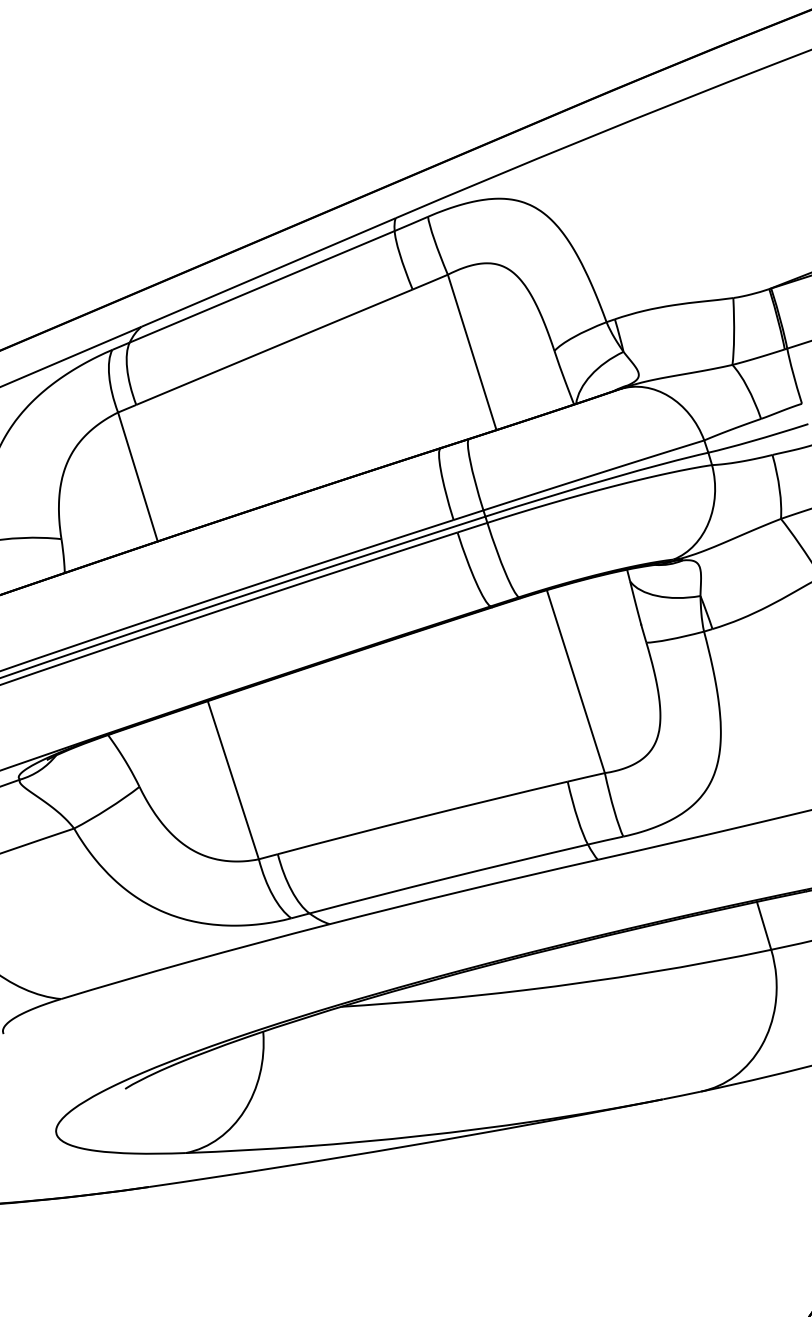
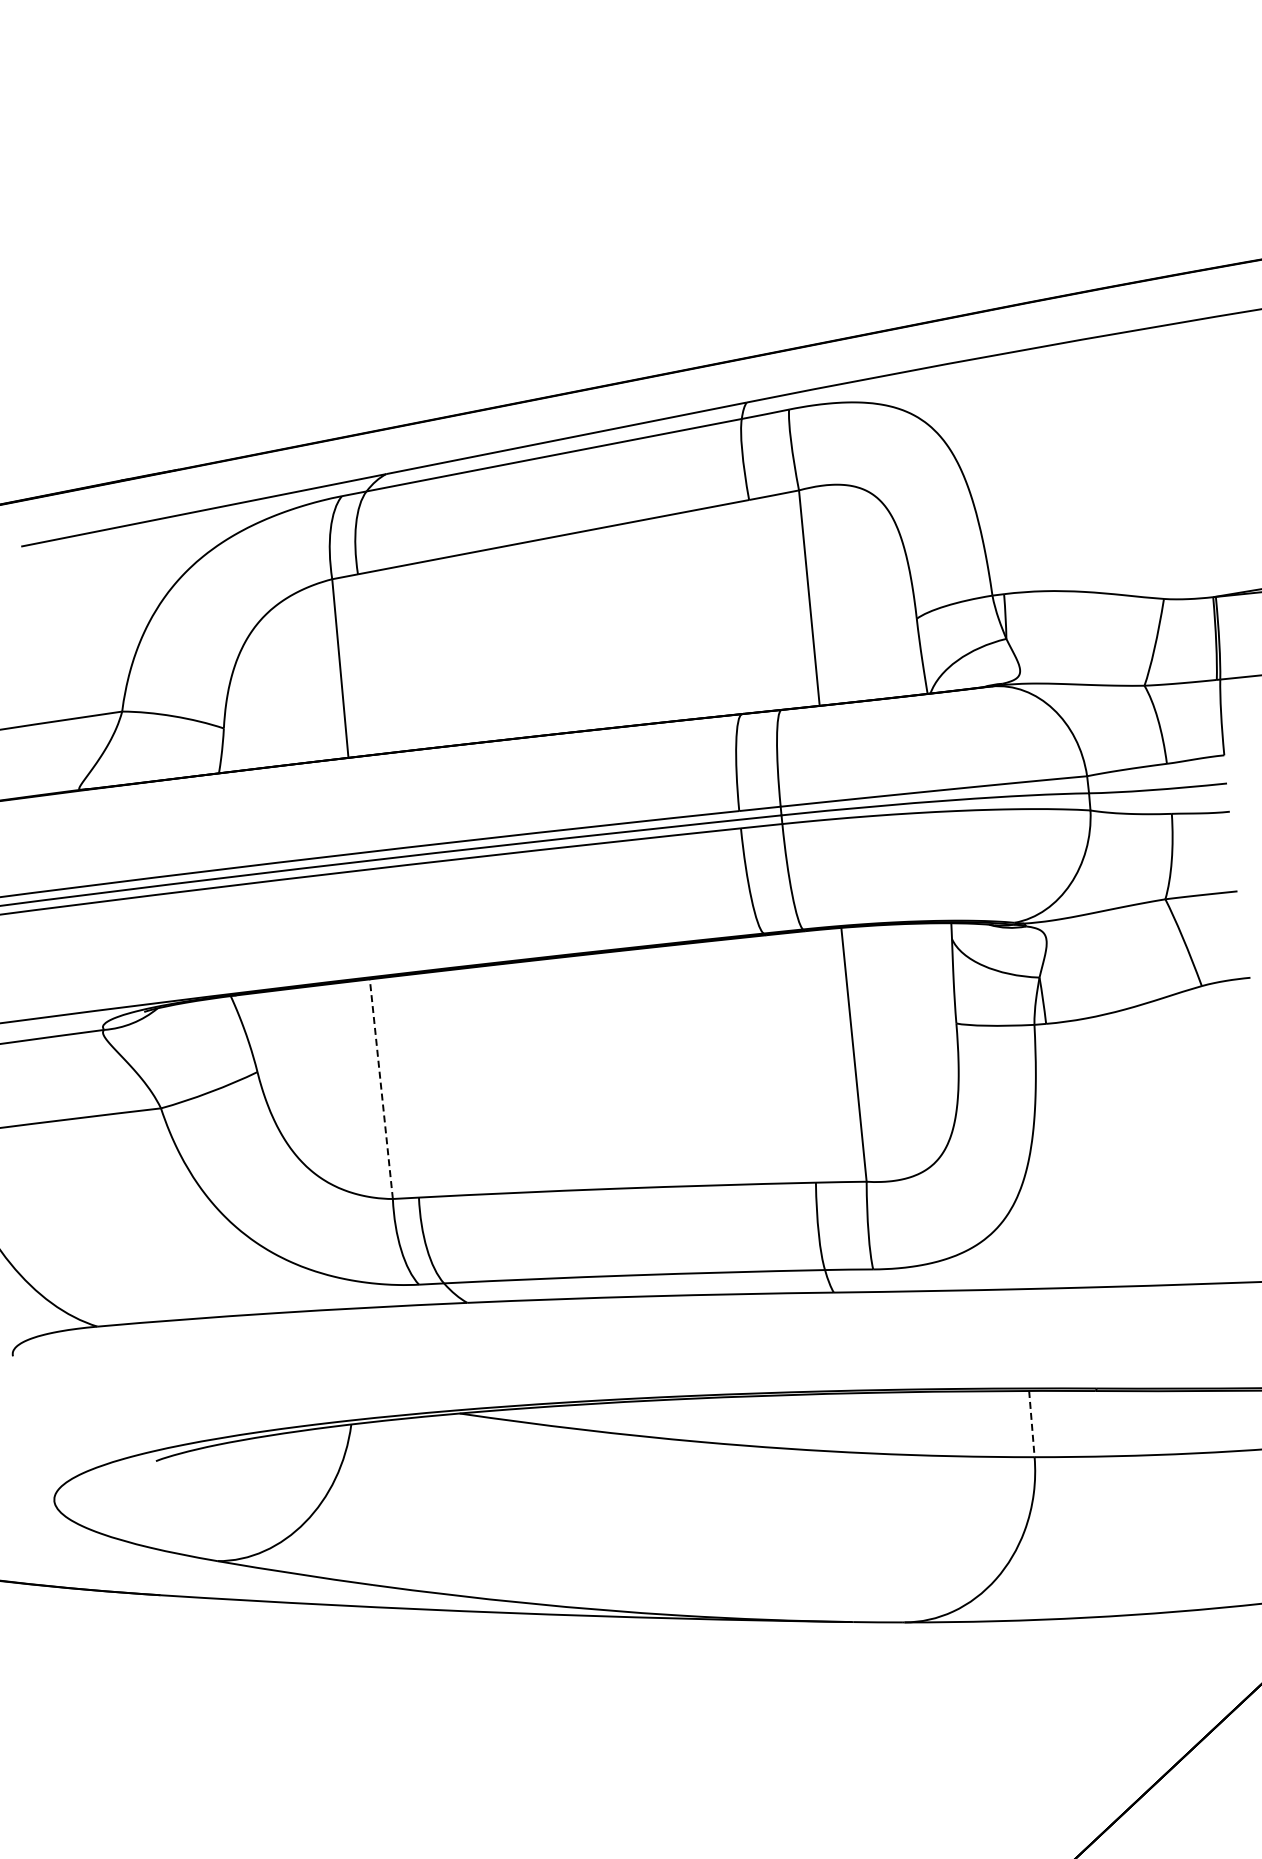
line: (233, 779) -> (381, 1088), solid -> dashed
line: (763, 926) -> (1031, 1424), solid -> dashed

